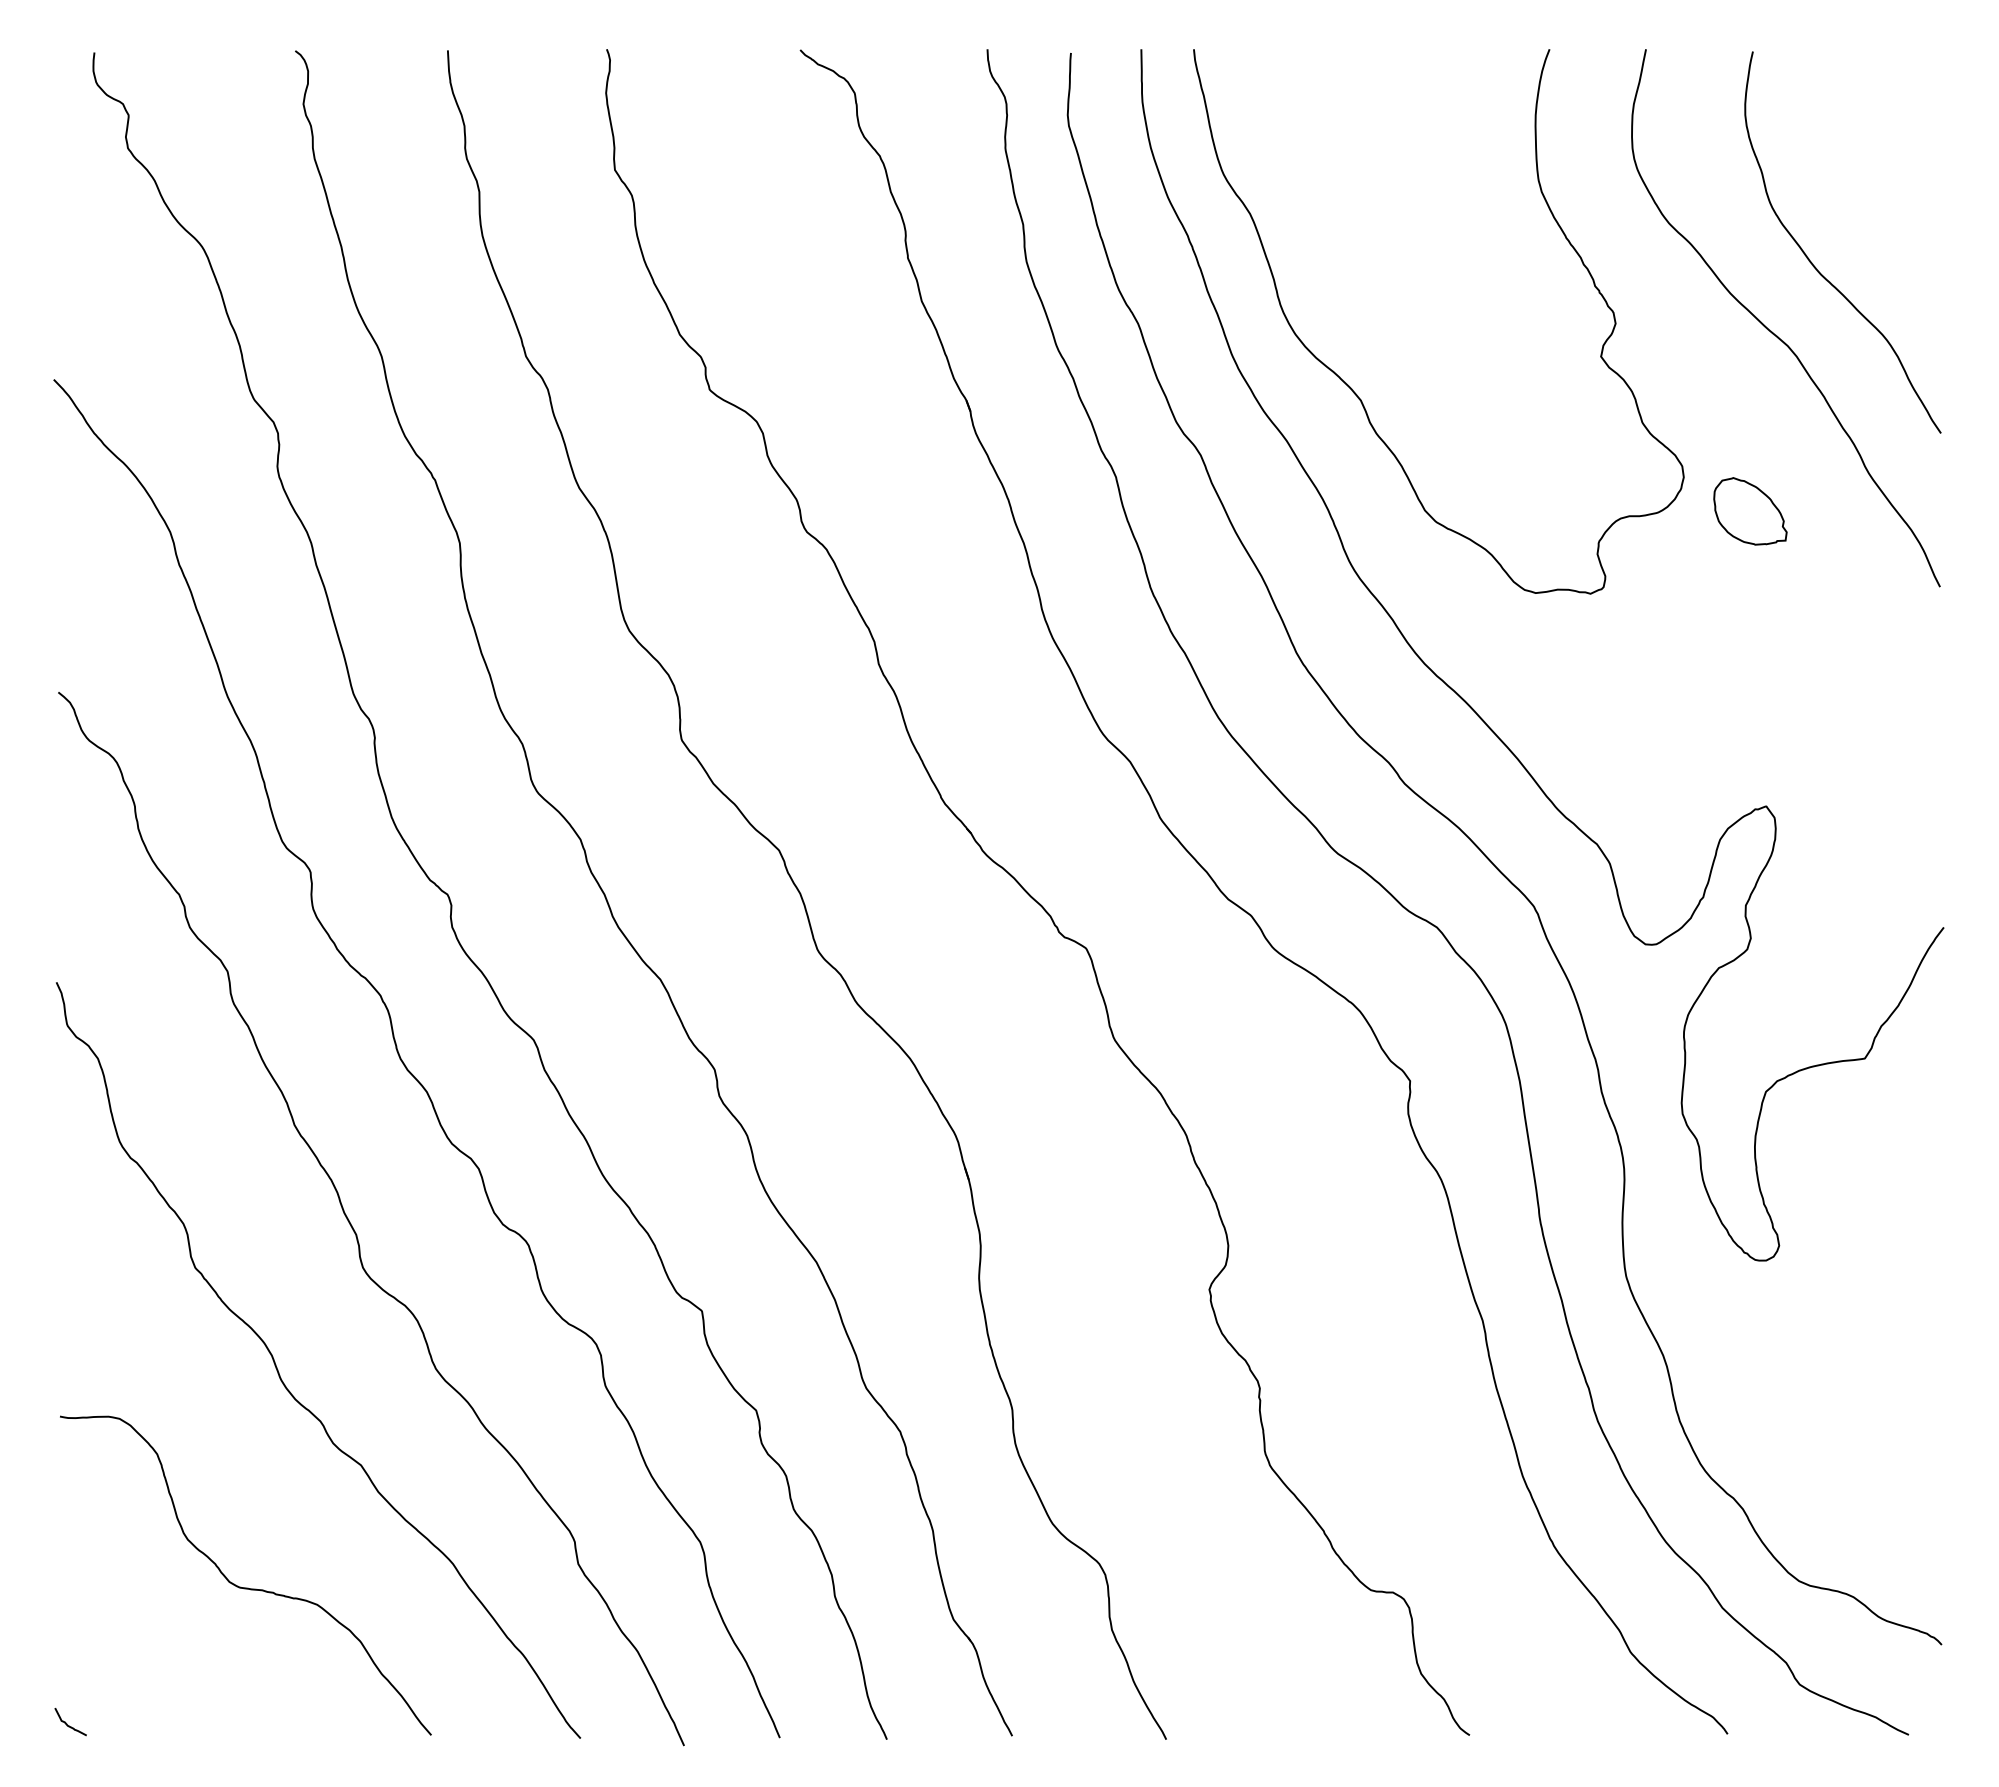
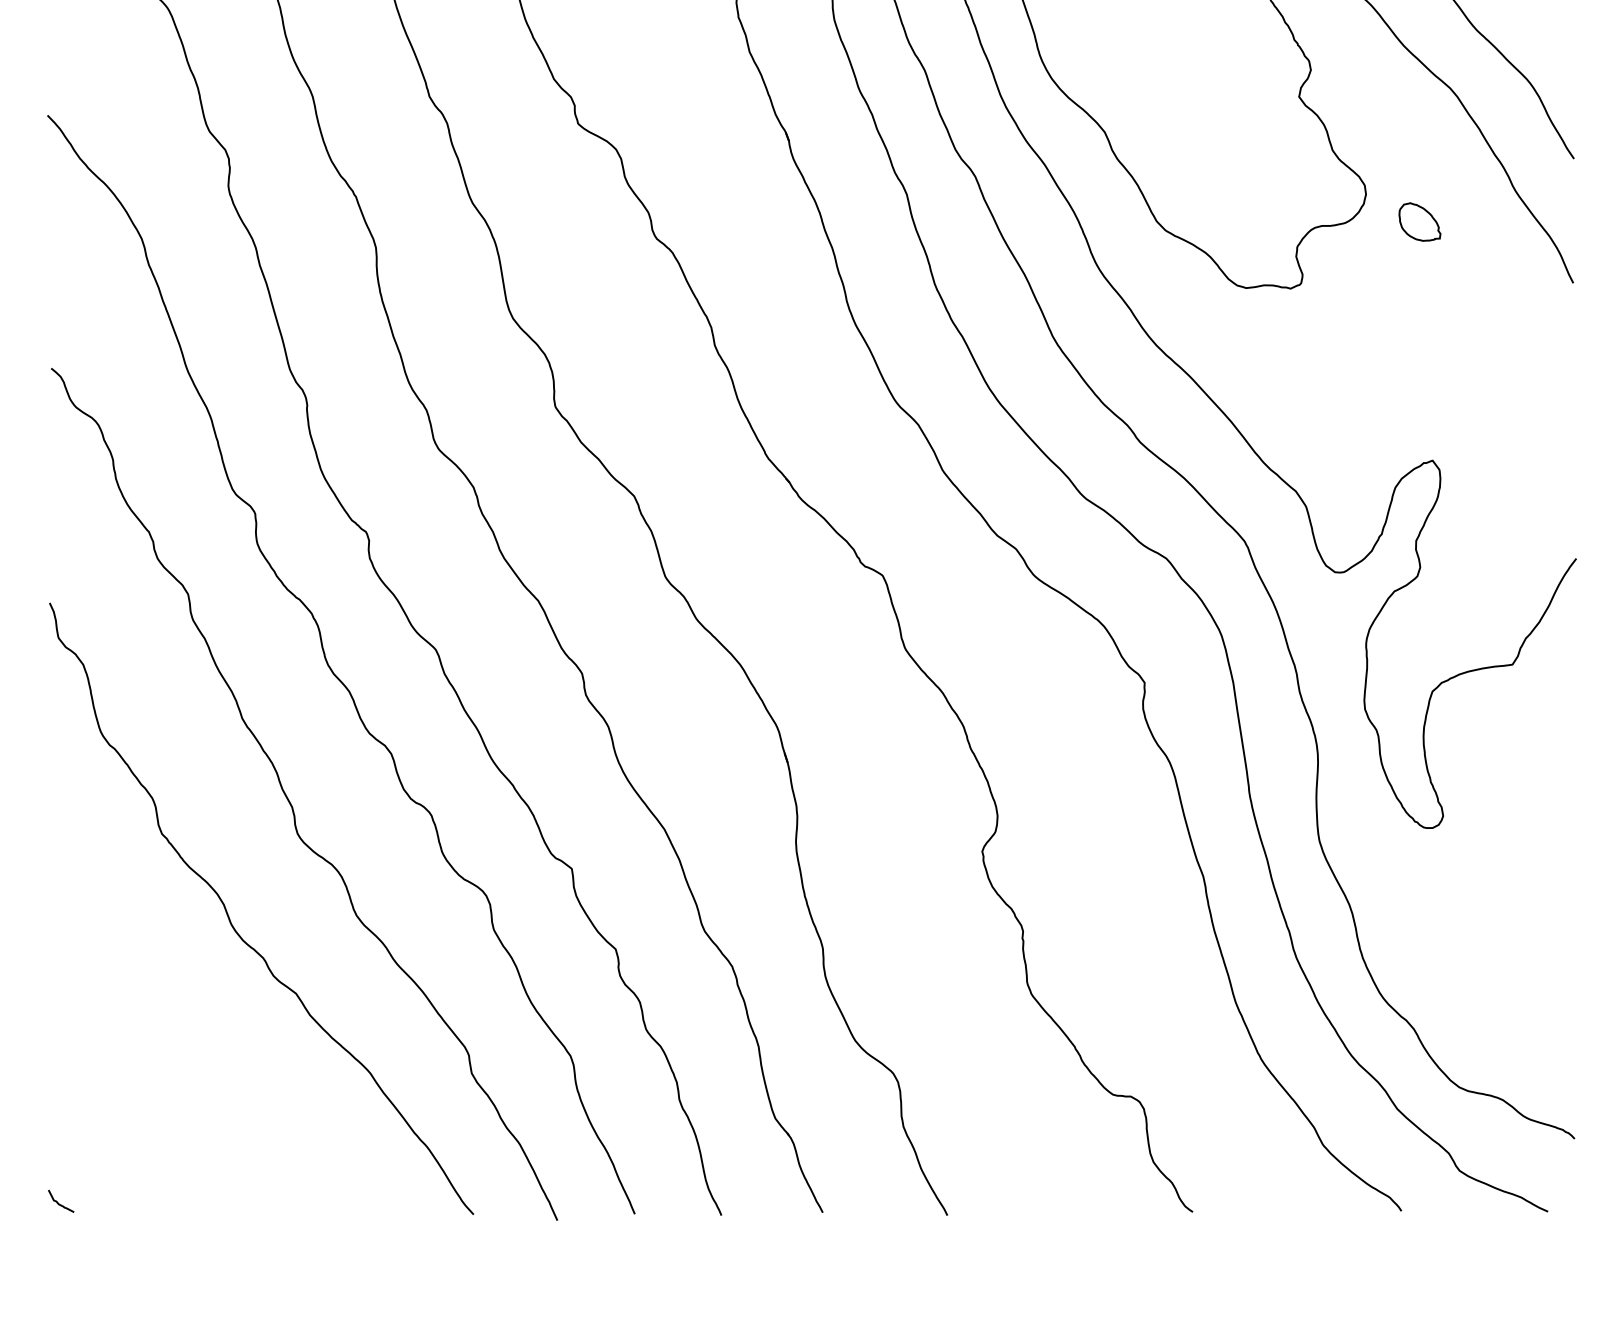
part: (1750, 511) -> (1419, 222), size x0.7
curve: (245, 1587) -> (202, 1092), removed

